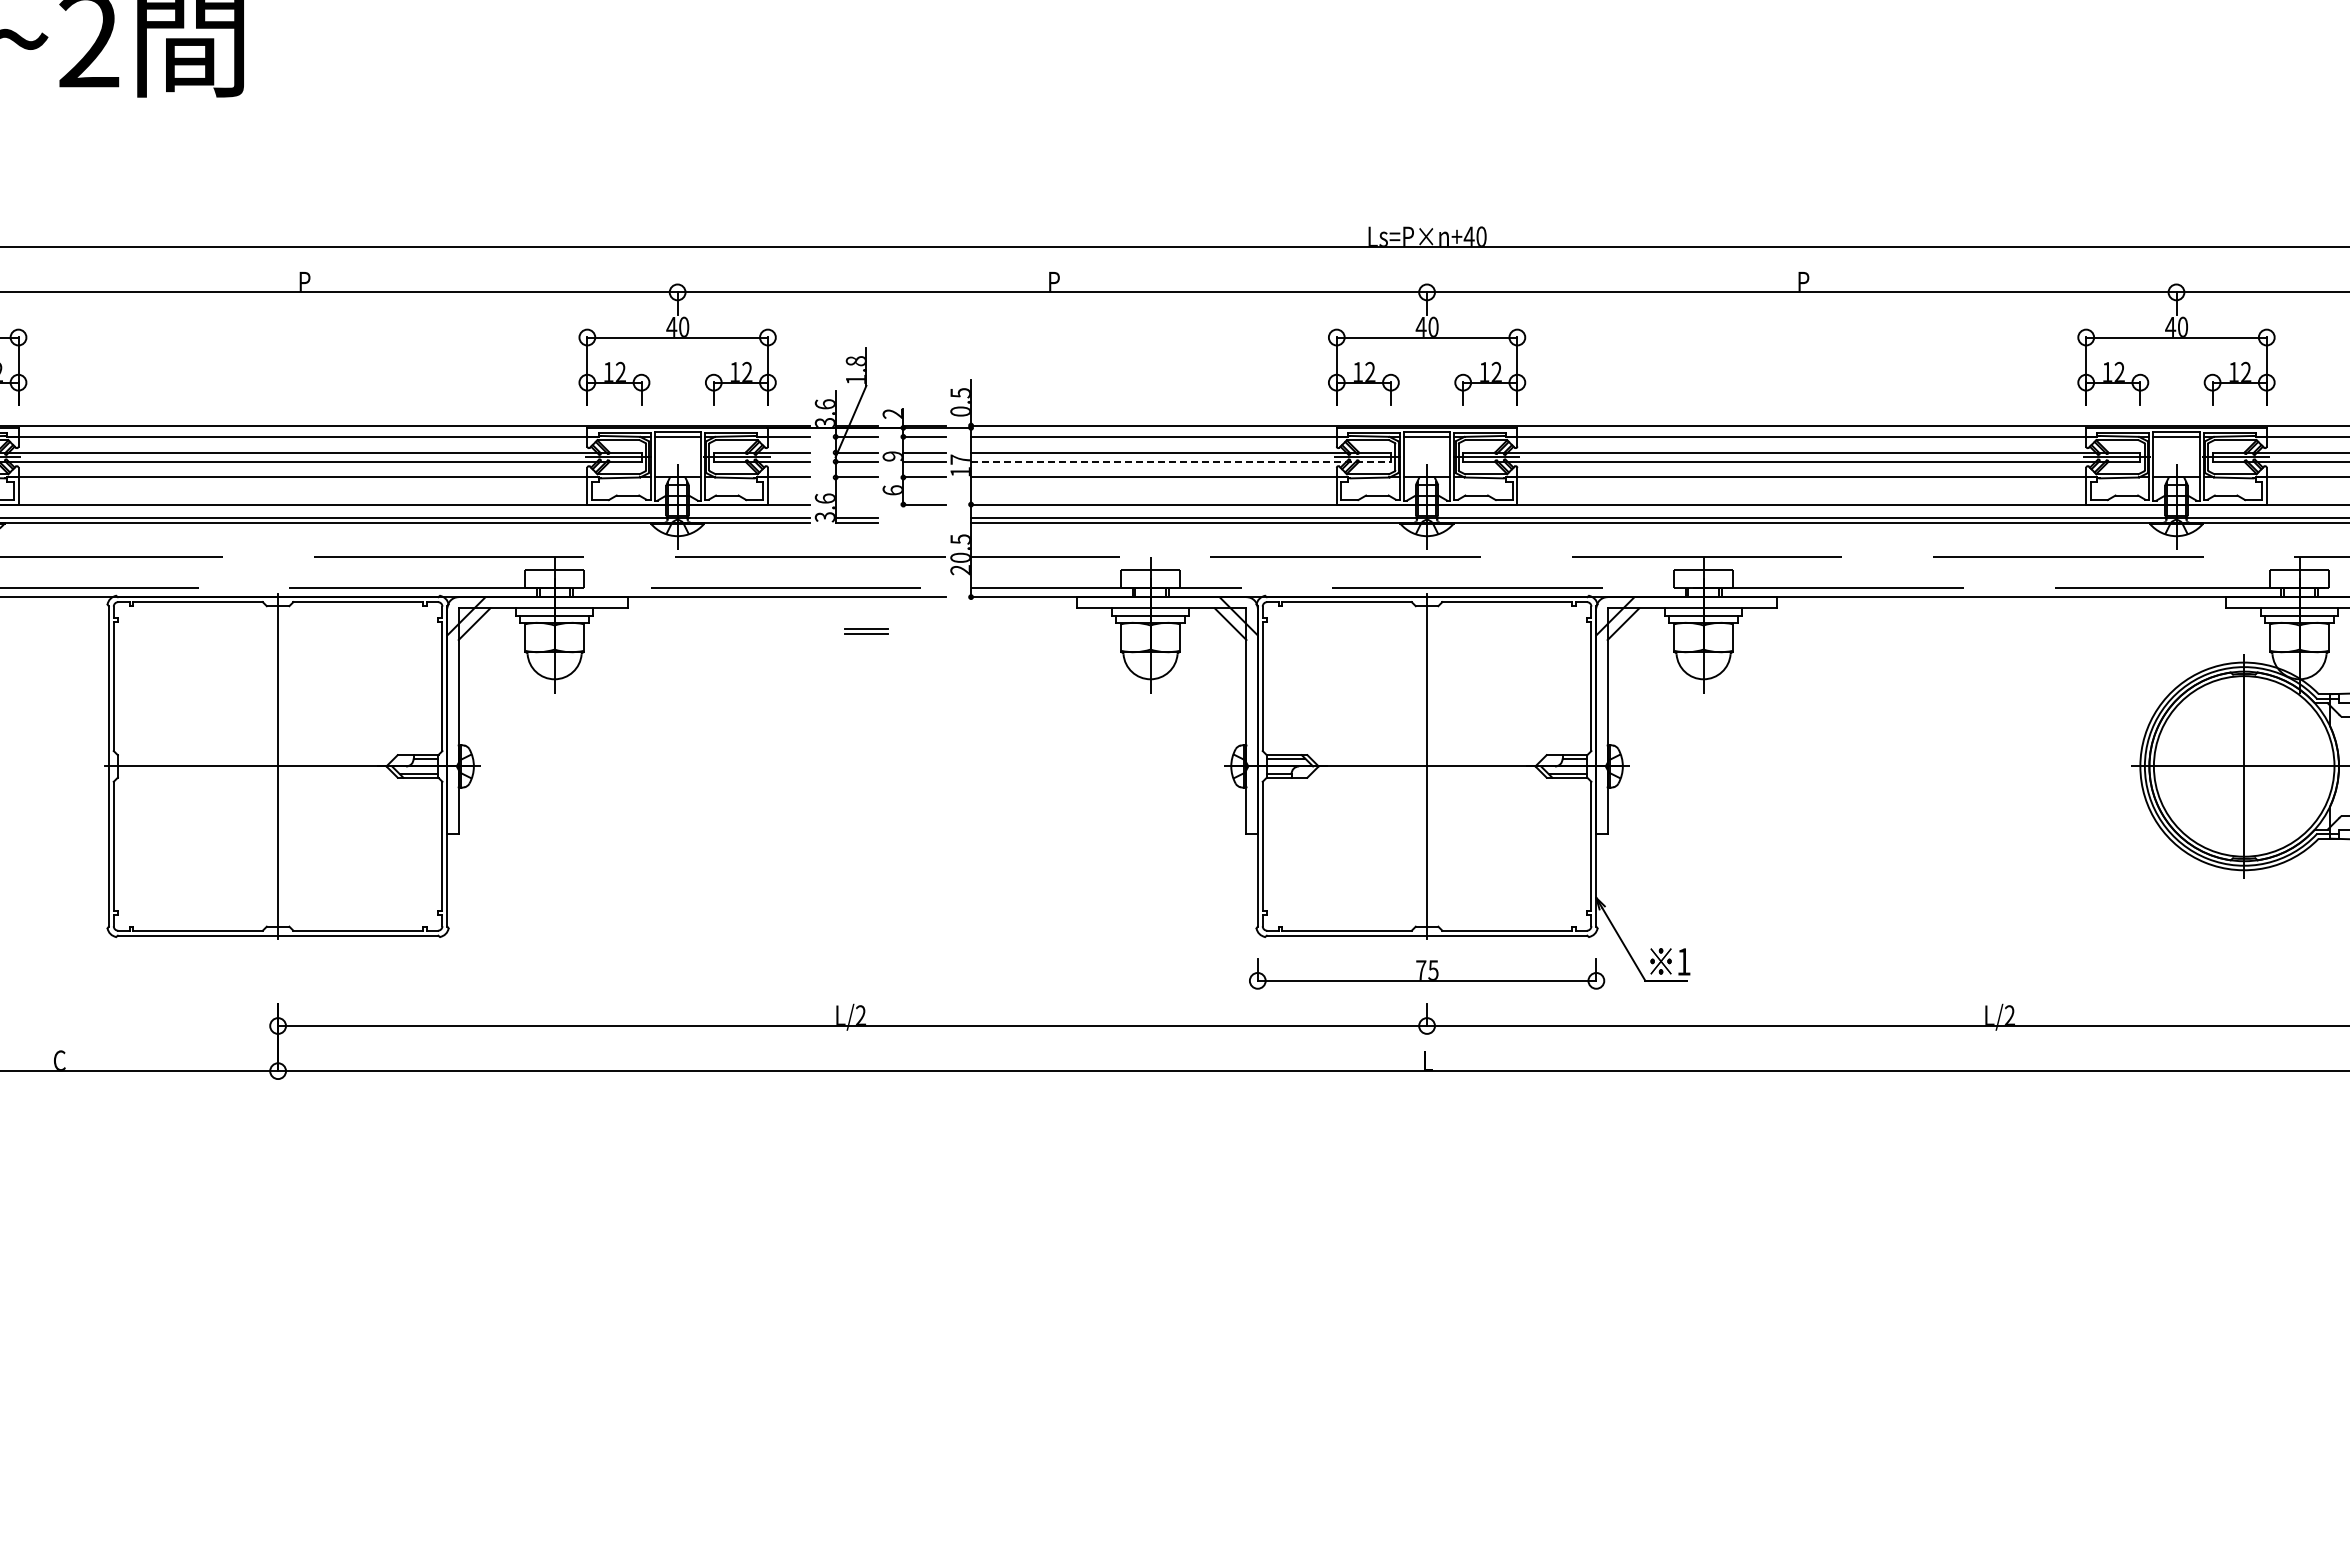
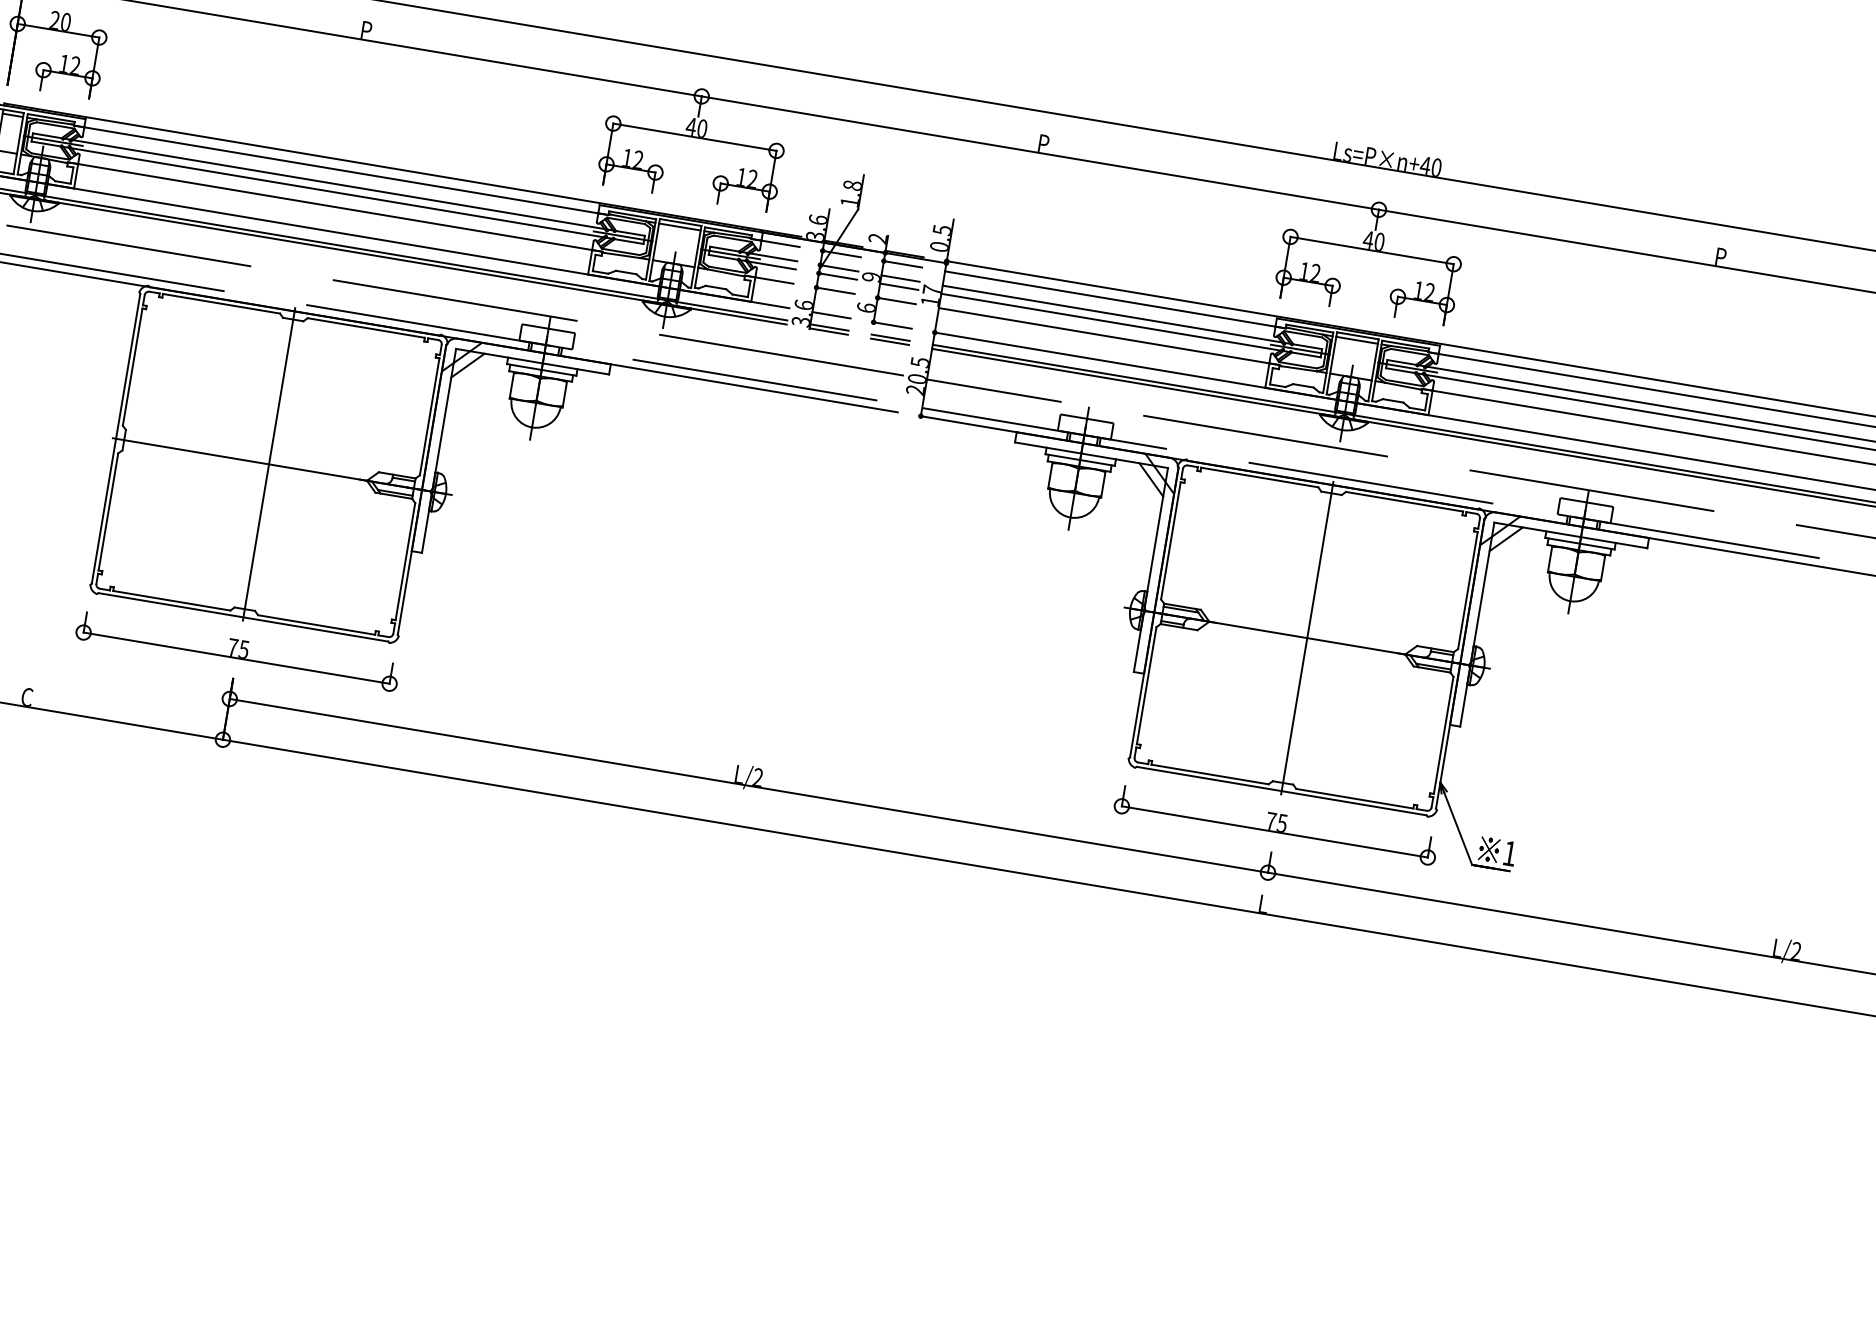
line: (1181, 461) -> (1131, 325), dashed -> solid
line: (856, 504) -> (831, 315), added
part: (866, 631) -> (890, 339), moved
part: (278, 973) -> (238, 651), added

